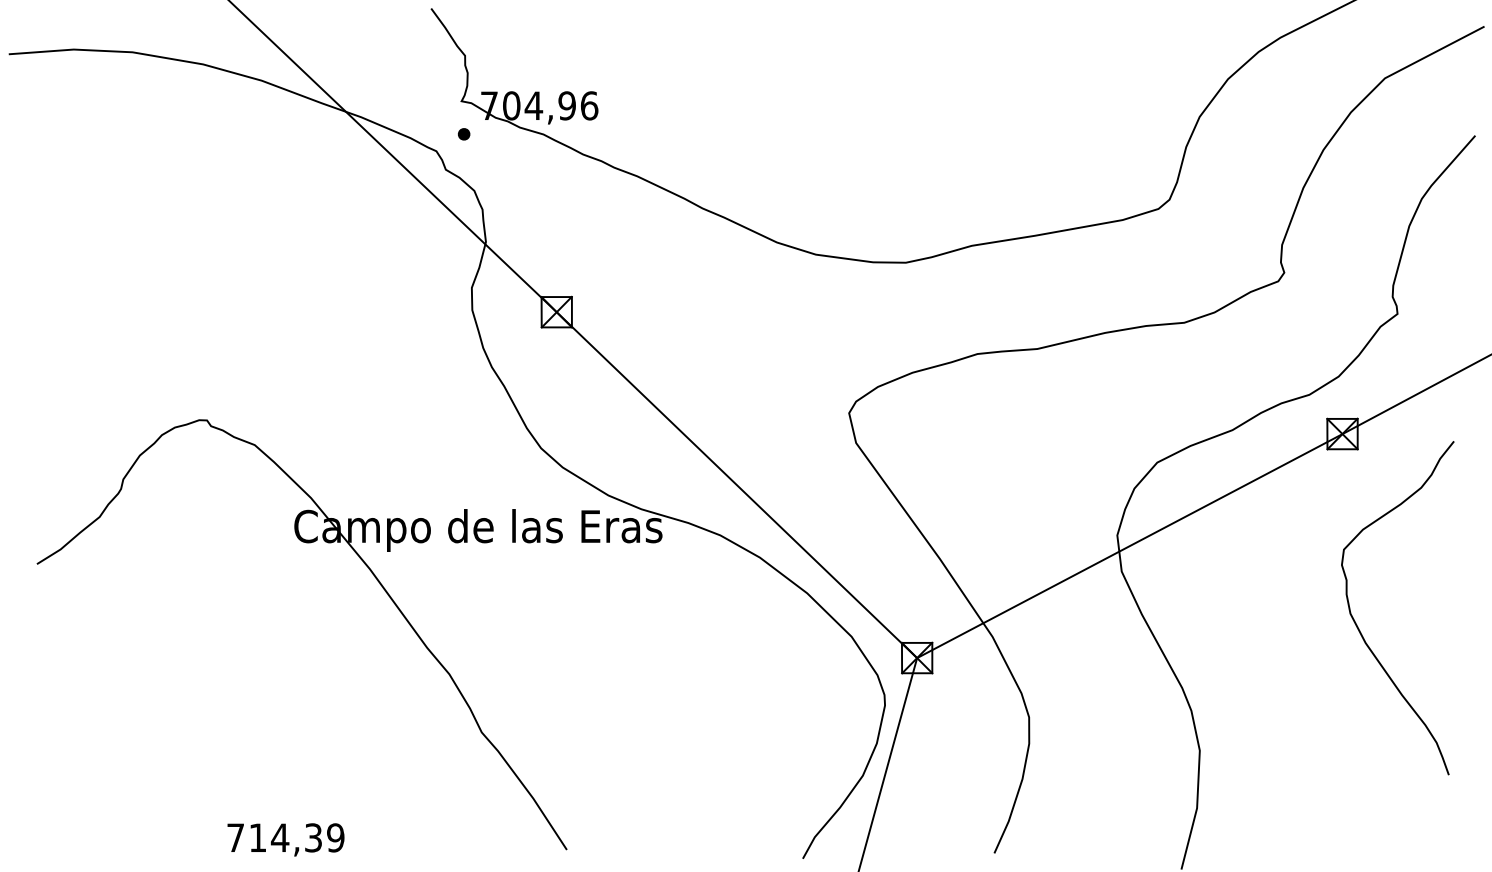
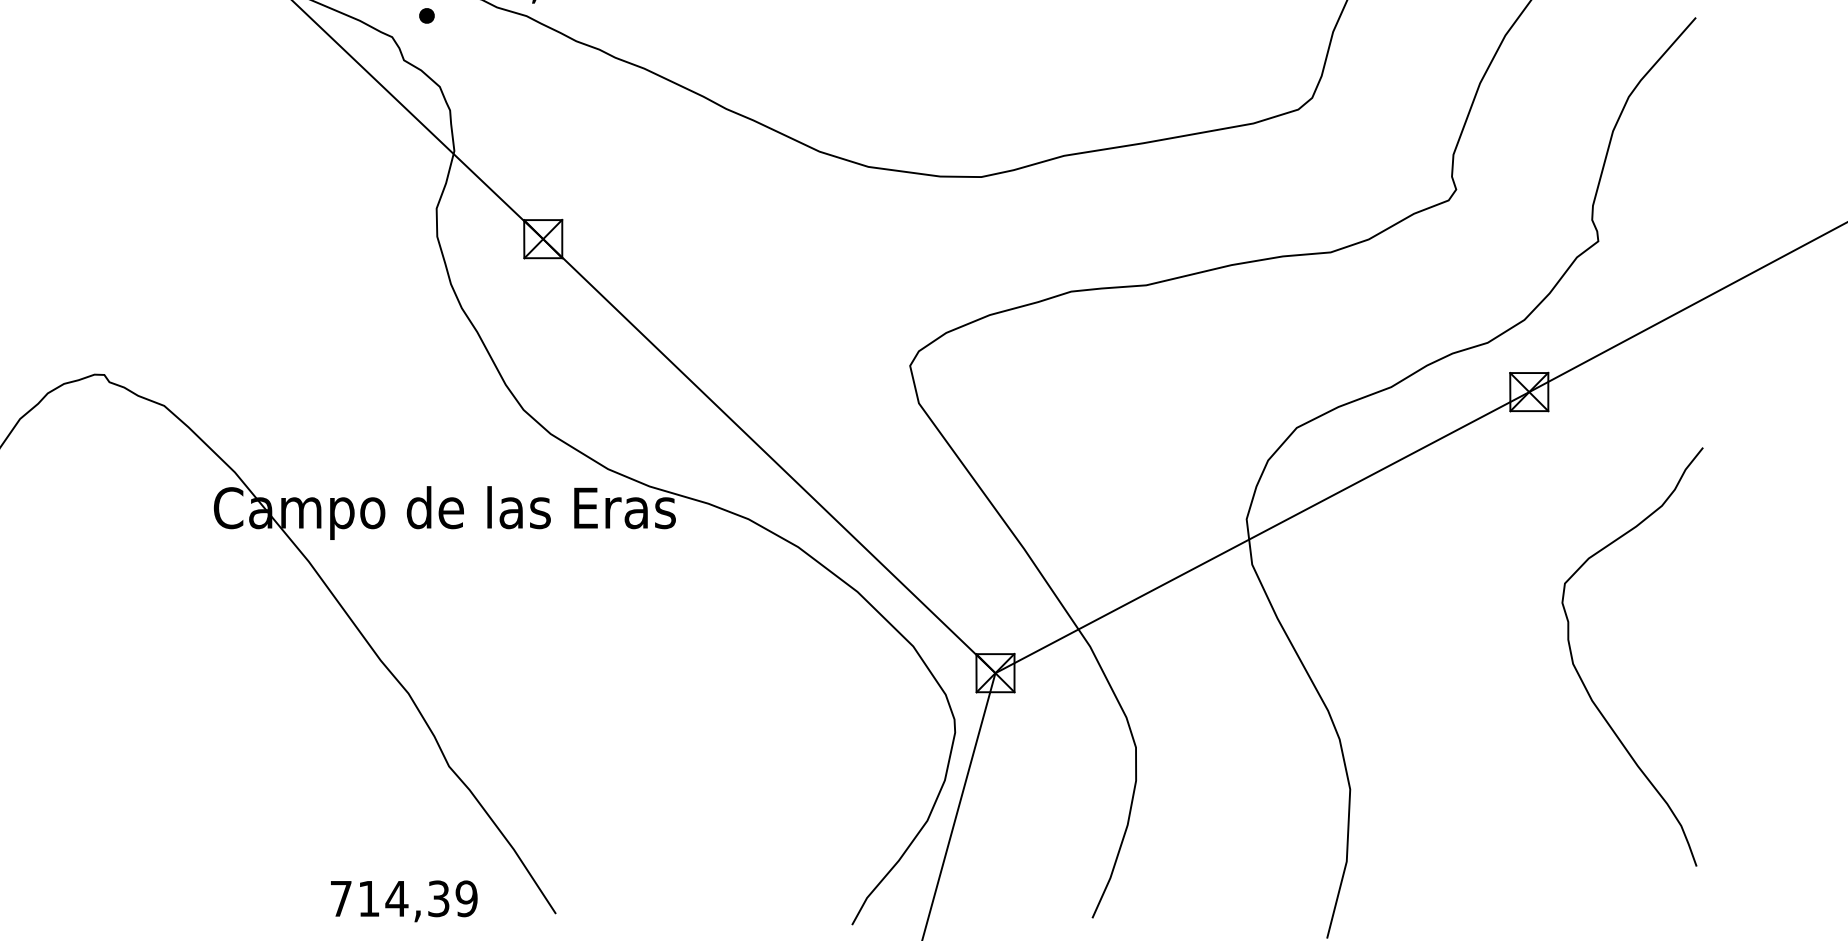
curve: (1359, 628) -> (1584, 682), moved
text: (285, 839) -> (403, 900), moved

